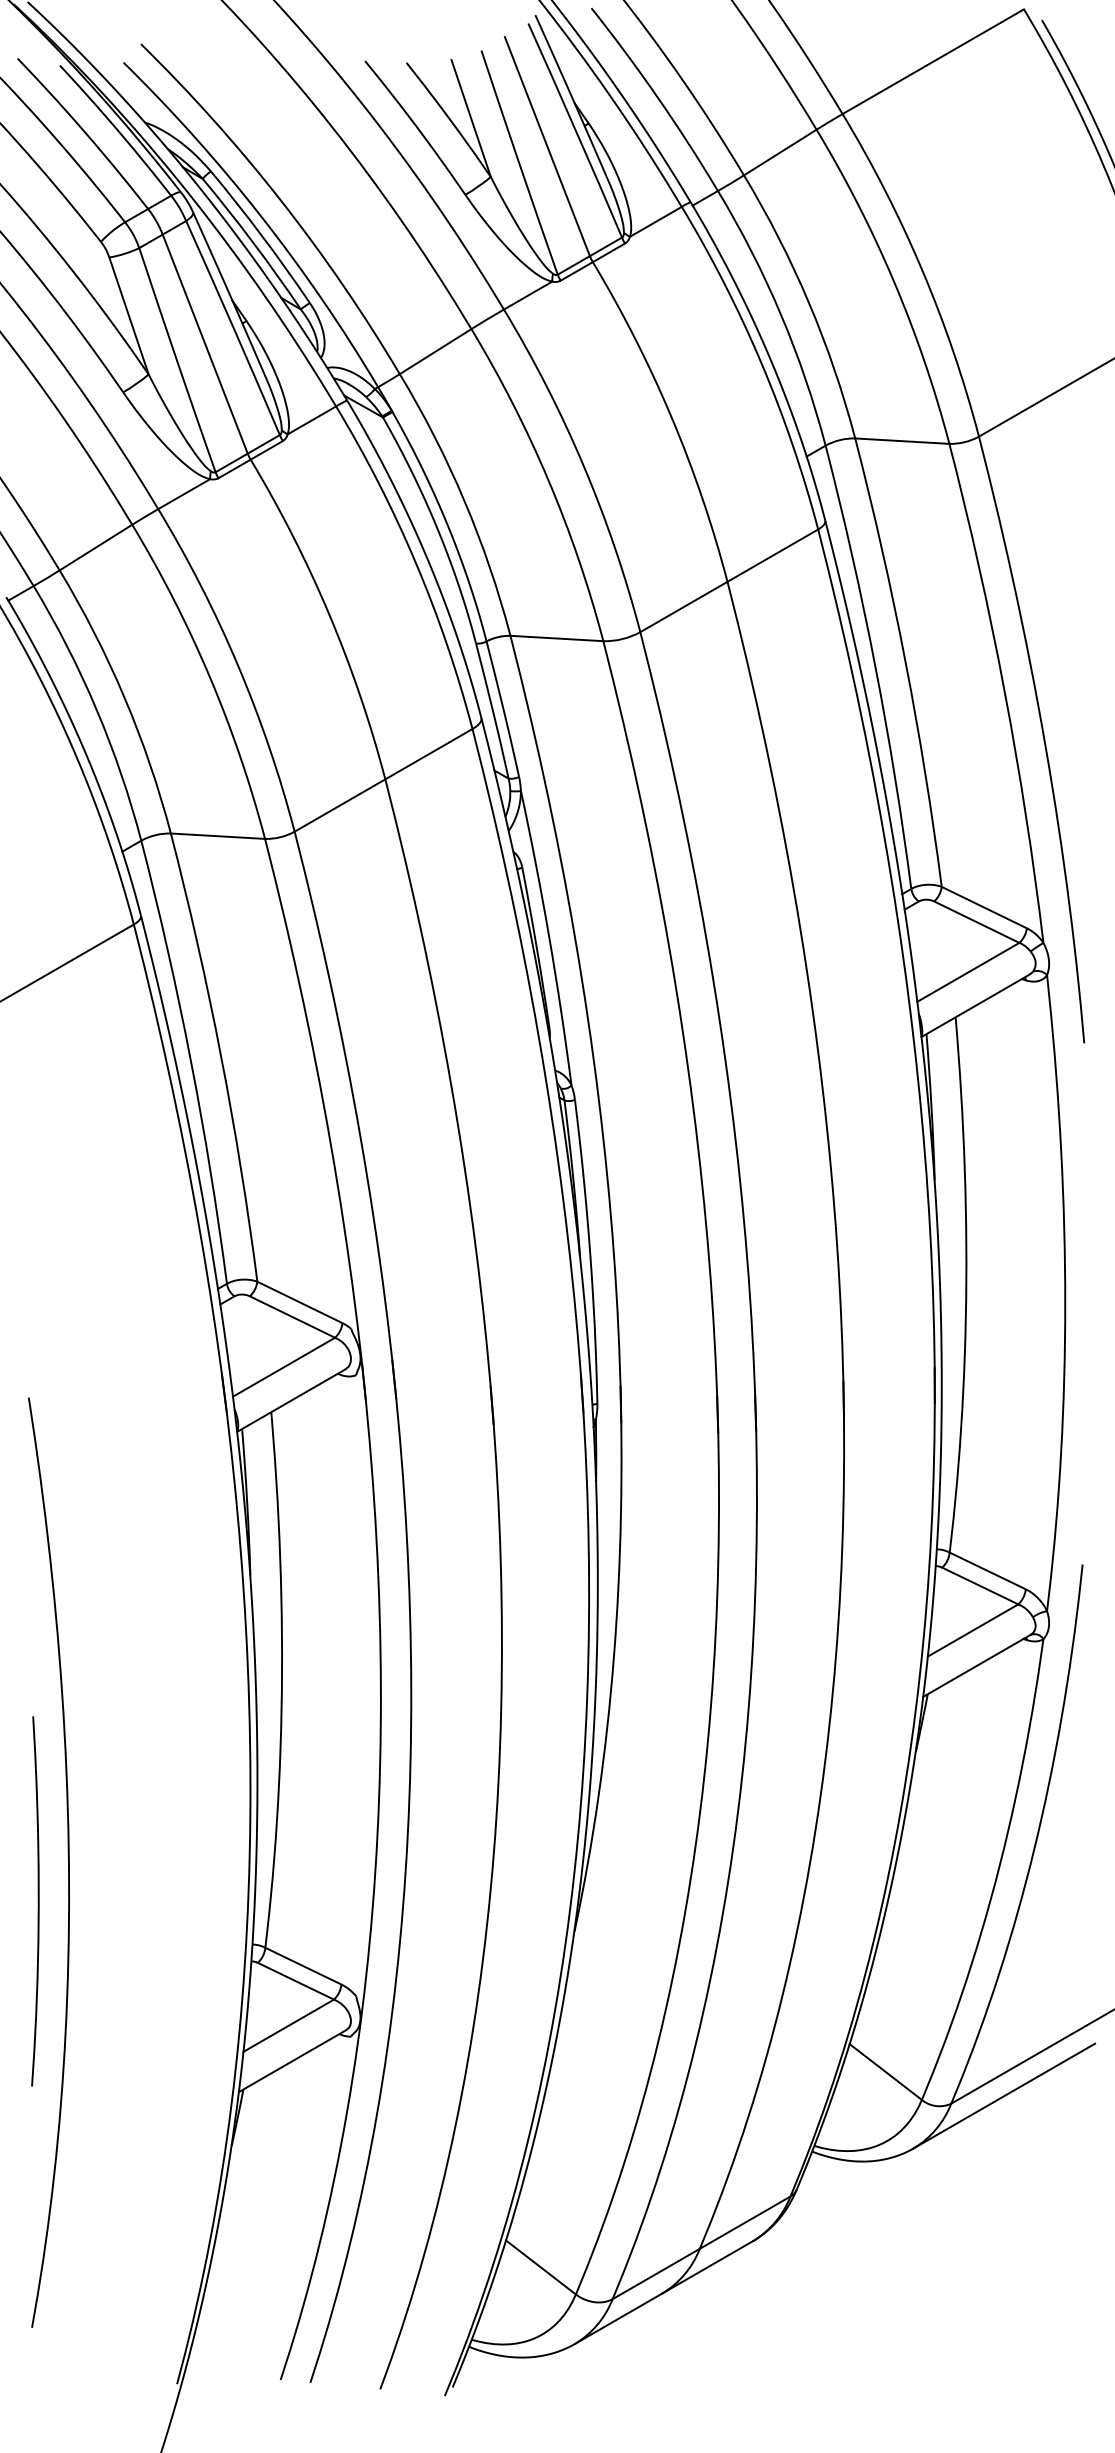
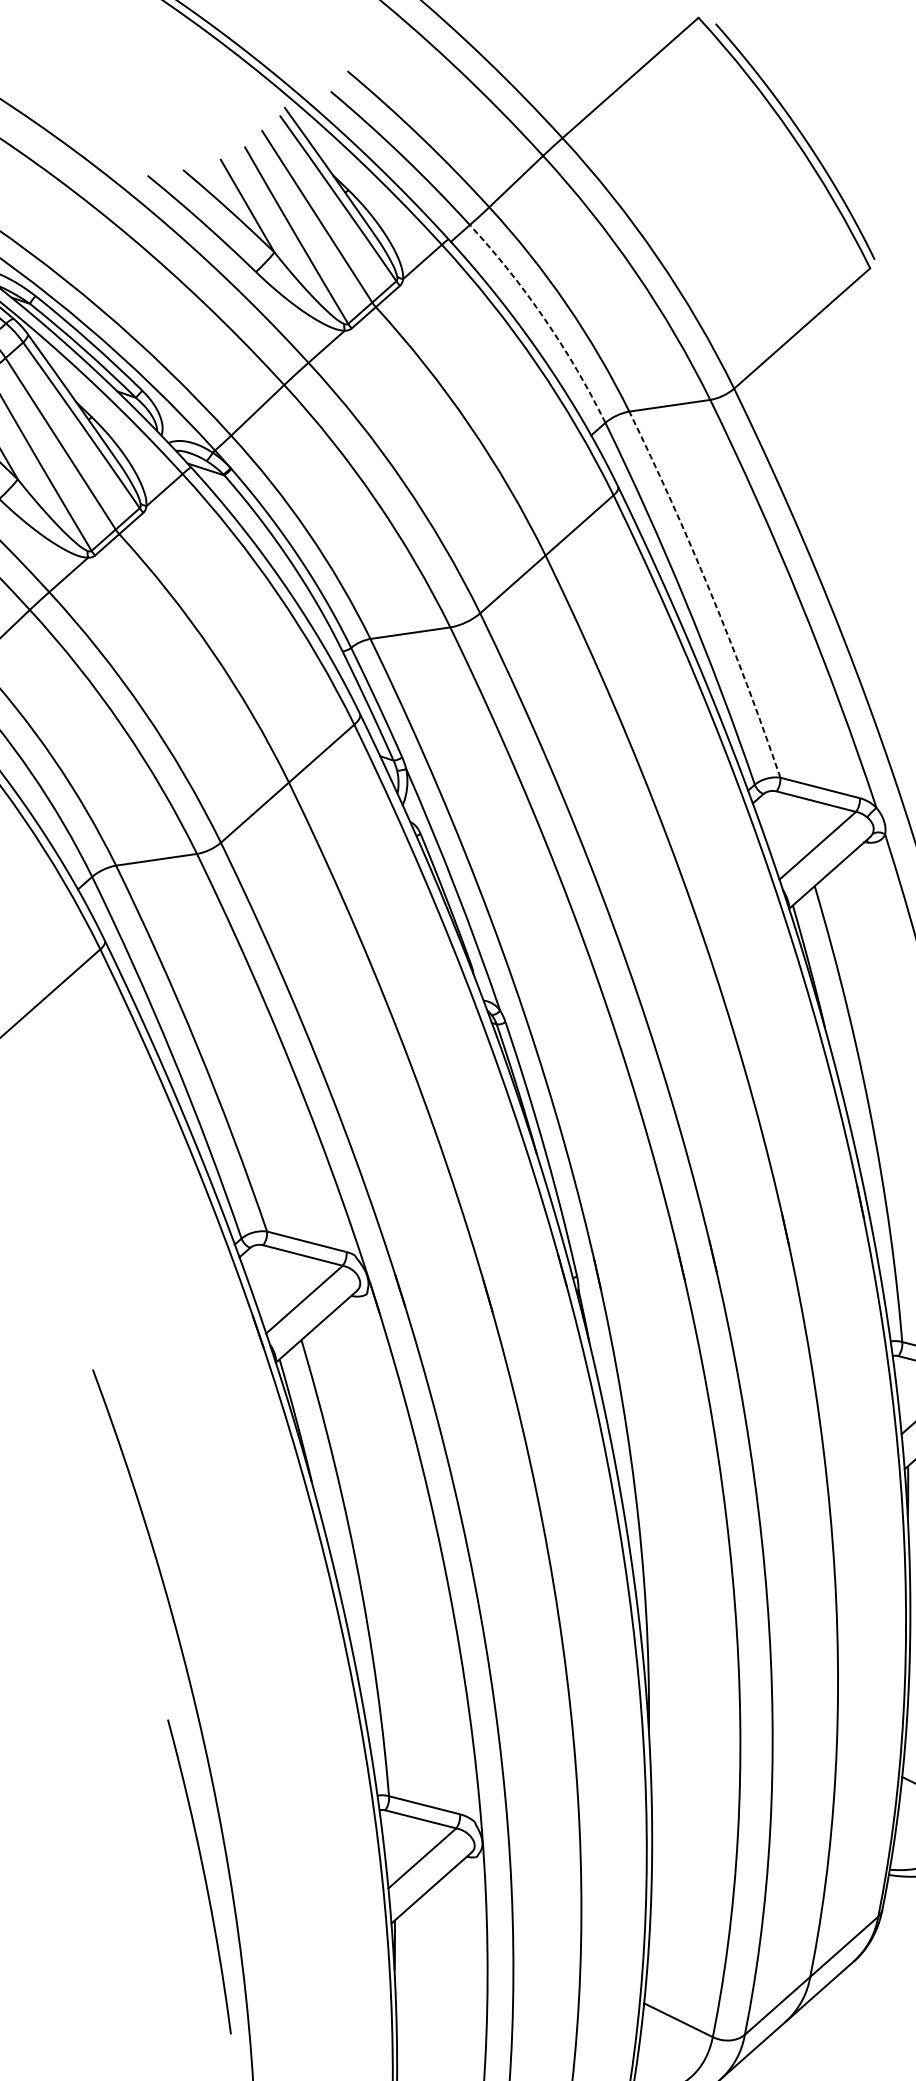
arc: (780, 314) -> (544, 319), solid -> dashed
arc: (905, 661) -> (710, 592), solid -> dashed
curve: (37, 1901) -> (203, 1876), moved

